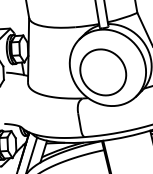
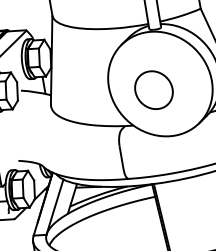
part: (102, 71) -> (153, 89), size x0.6

